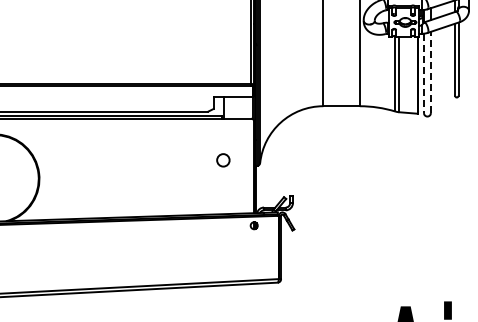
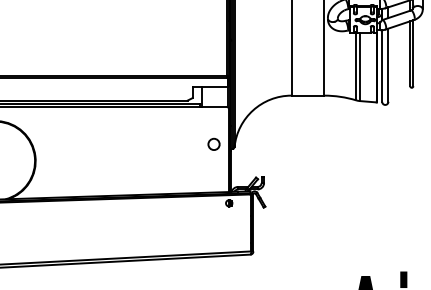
line: (430, 72) -> (388, 65), dashed -> solid
line: (423, 73) -> (381, 66), dashed -> solid
circle: (223, 160) -> (214, 144), moved

